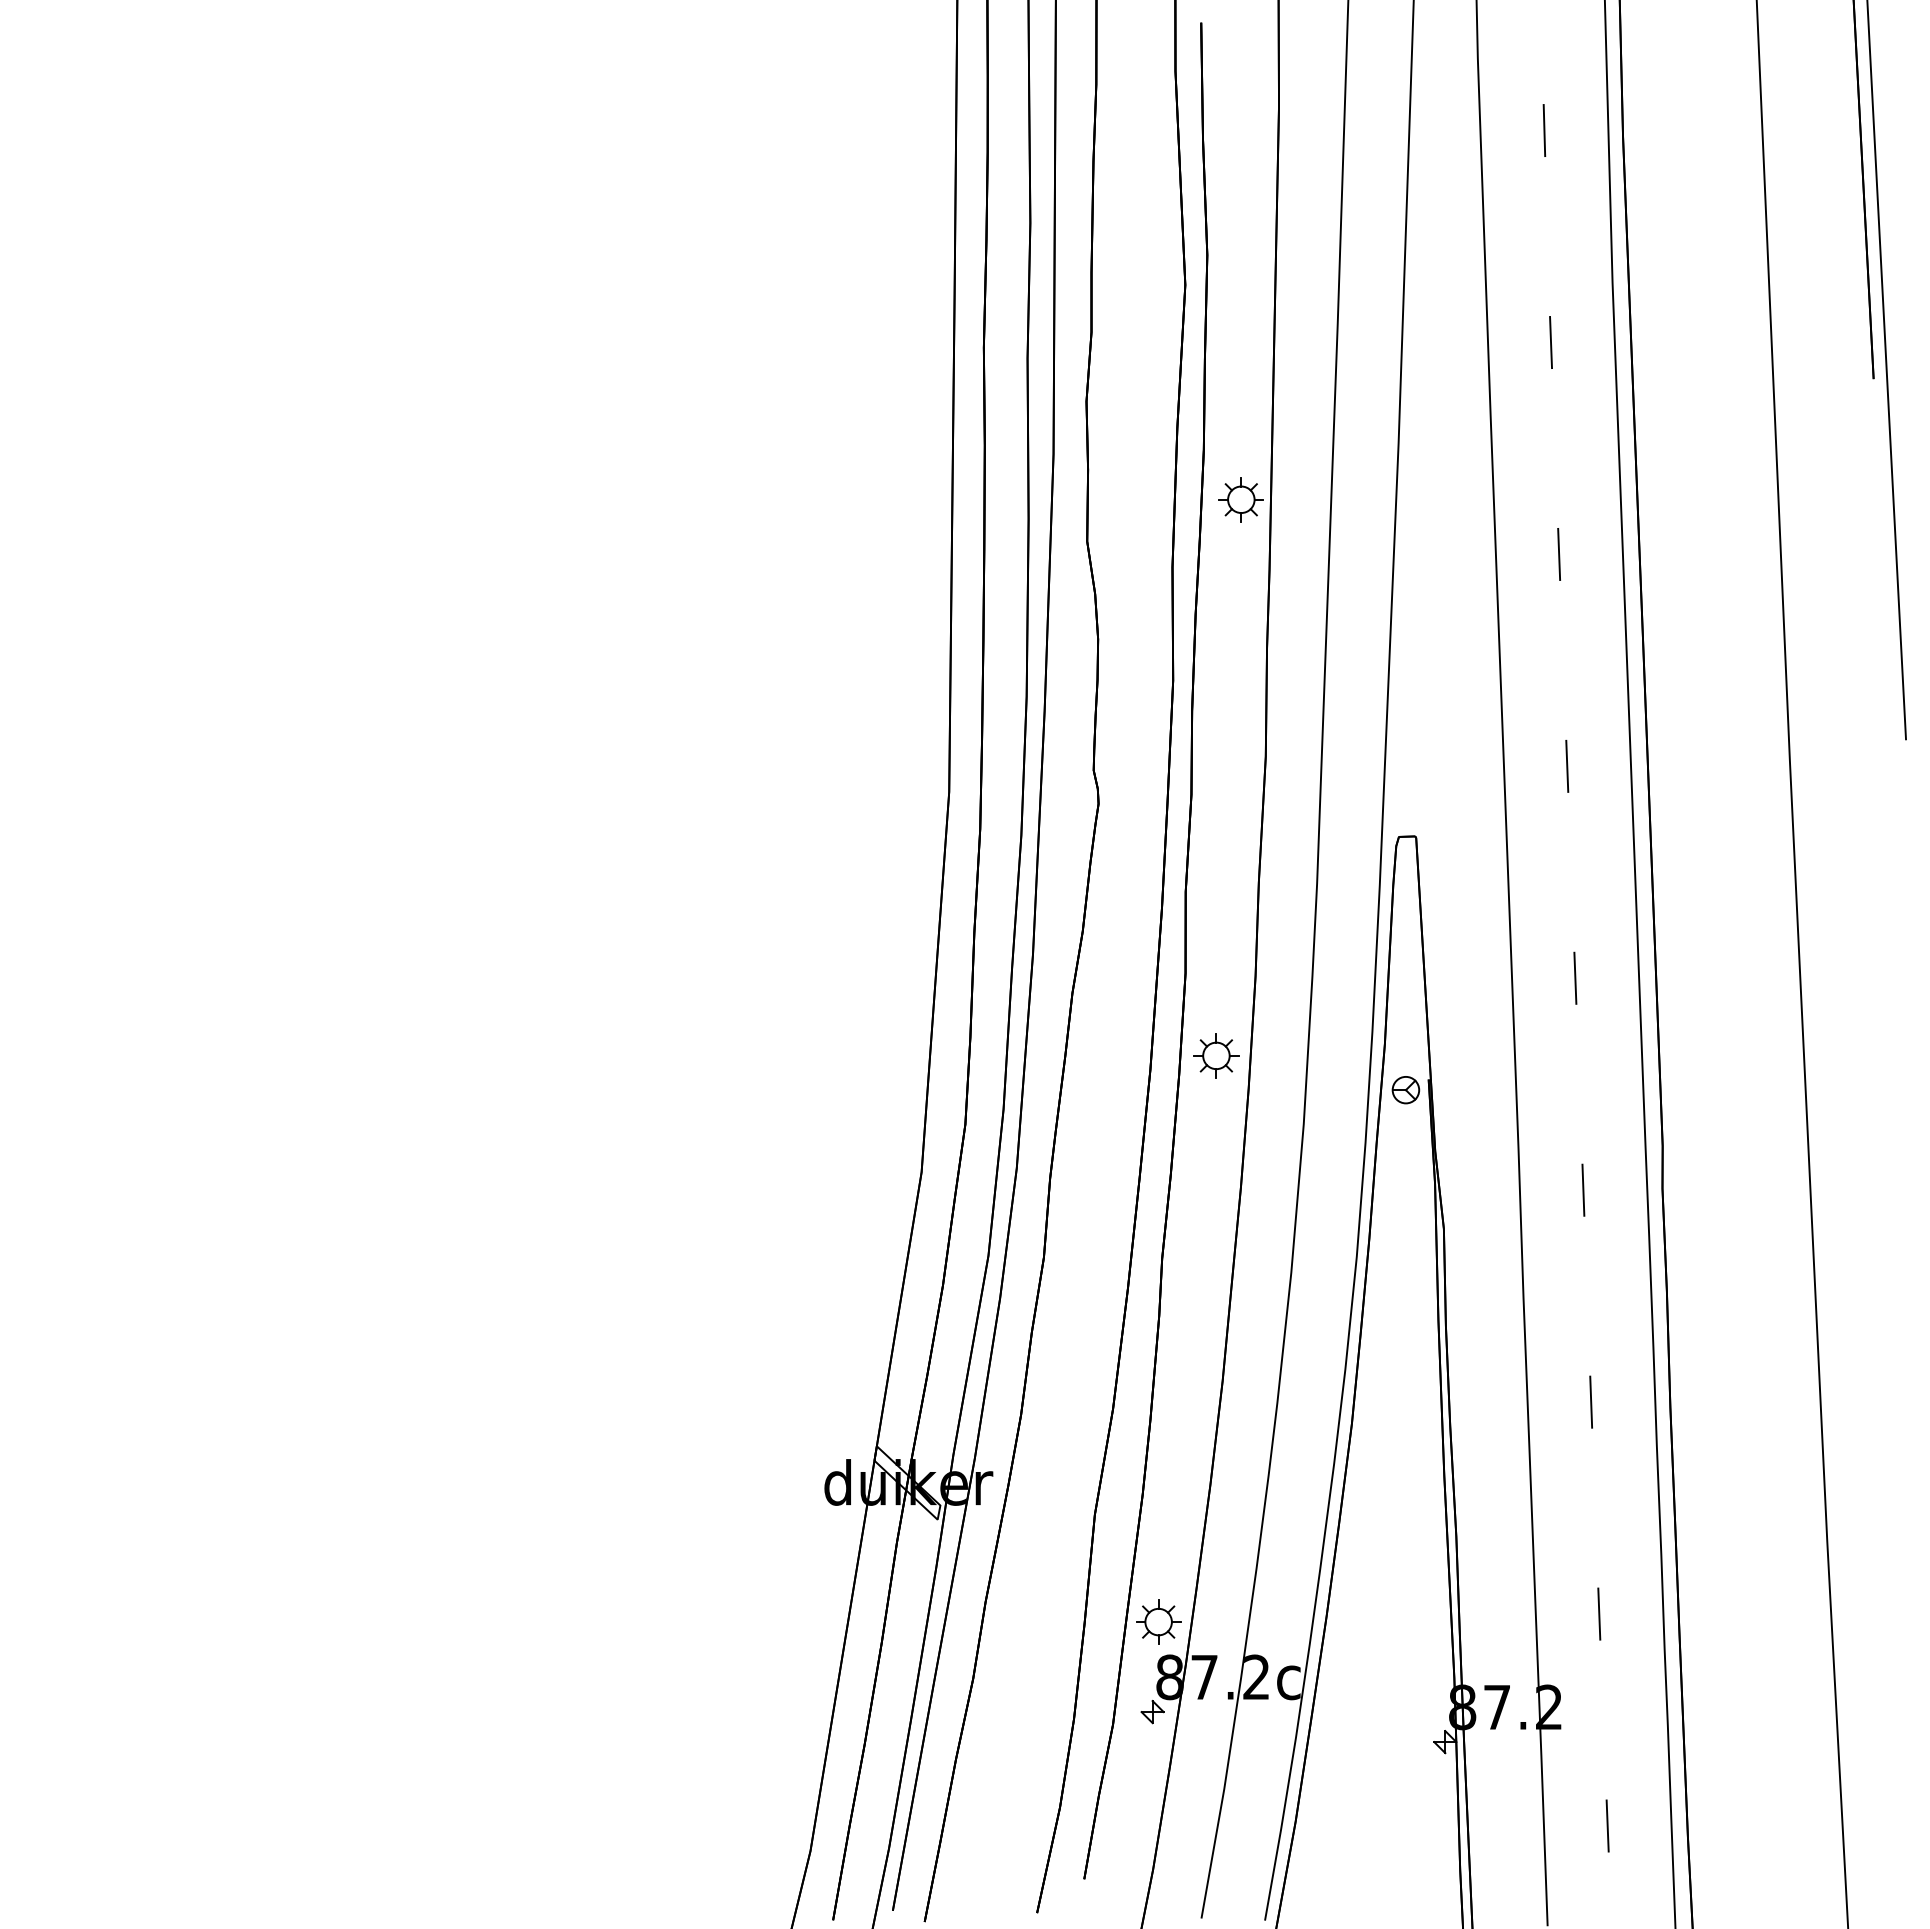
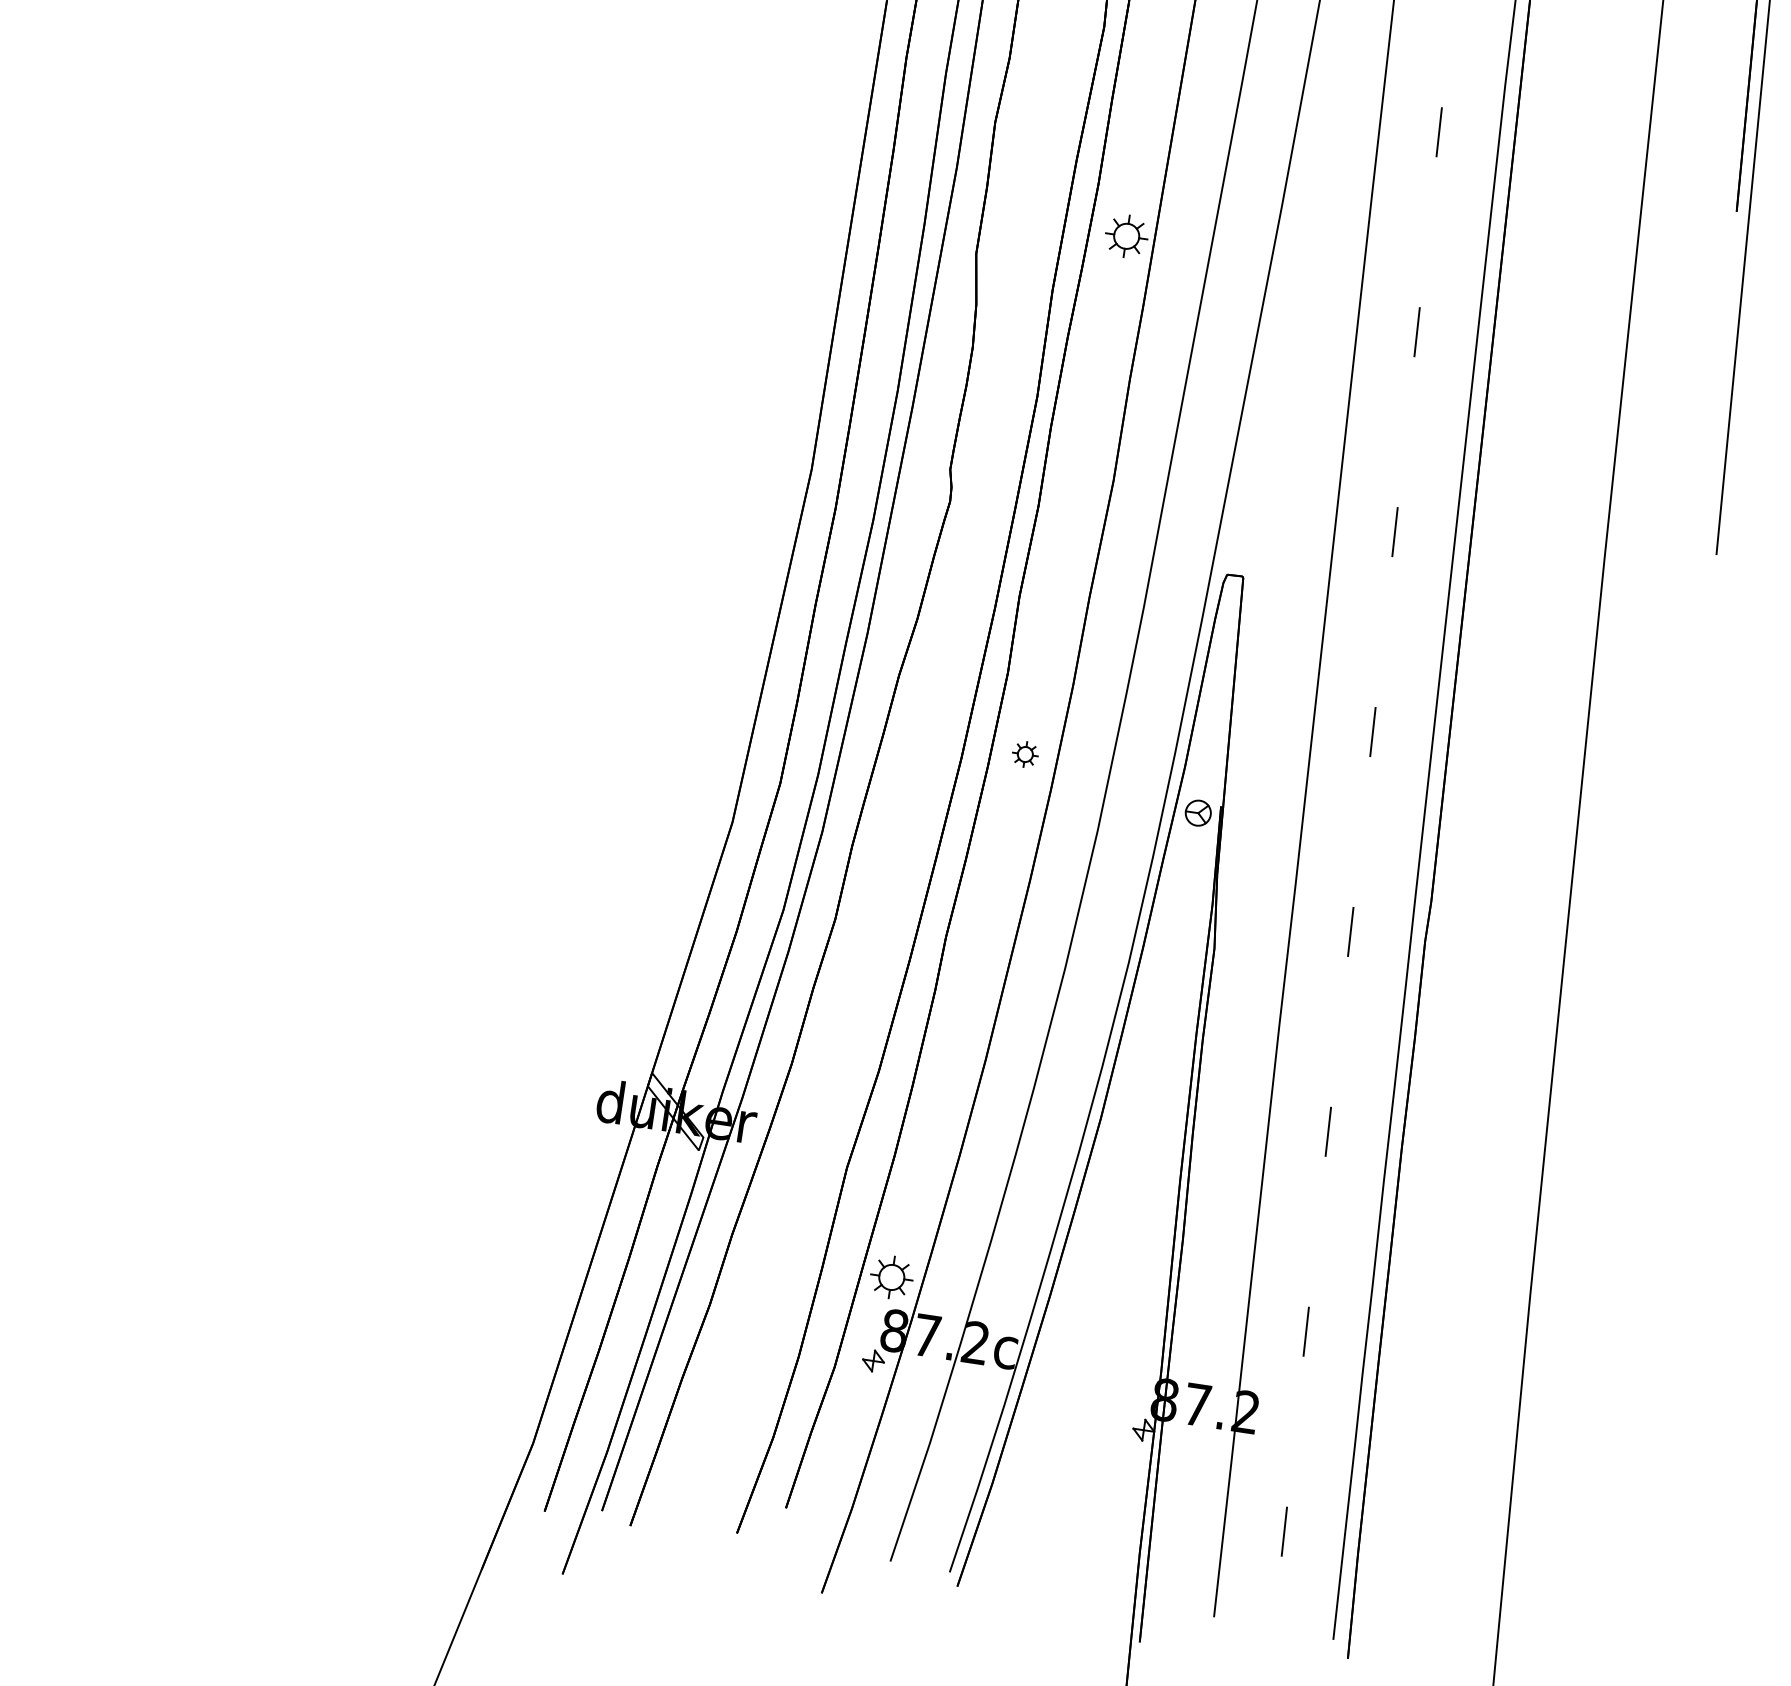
part: (1216, 1055) -> (1025, 754), size x0.6

